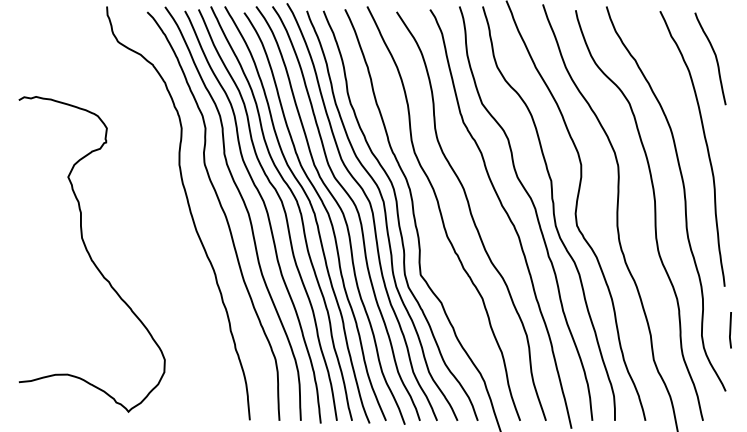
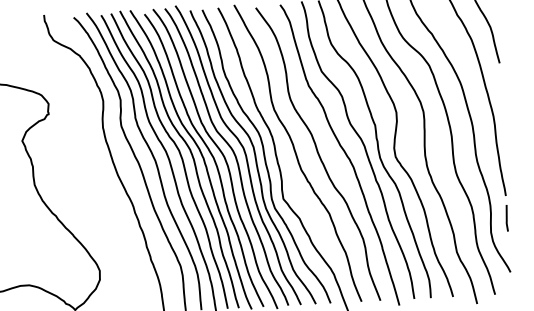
line: (730, 330) -> (506, 218), moved

